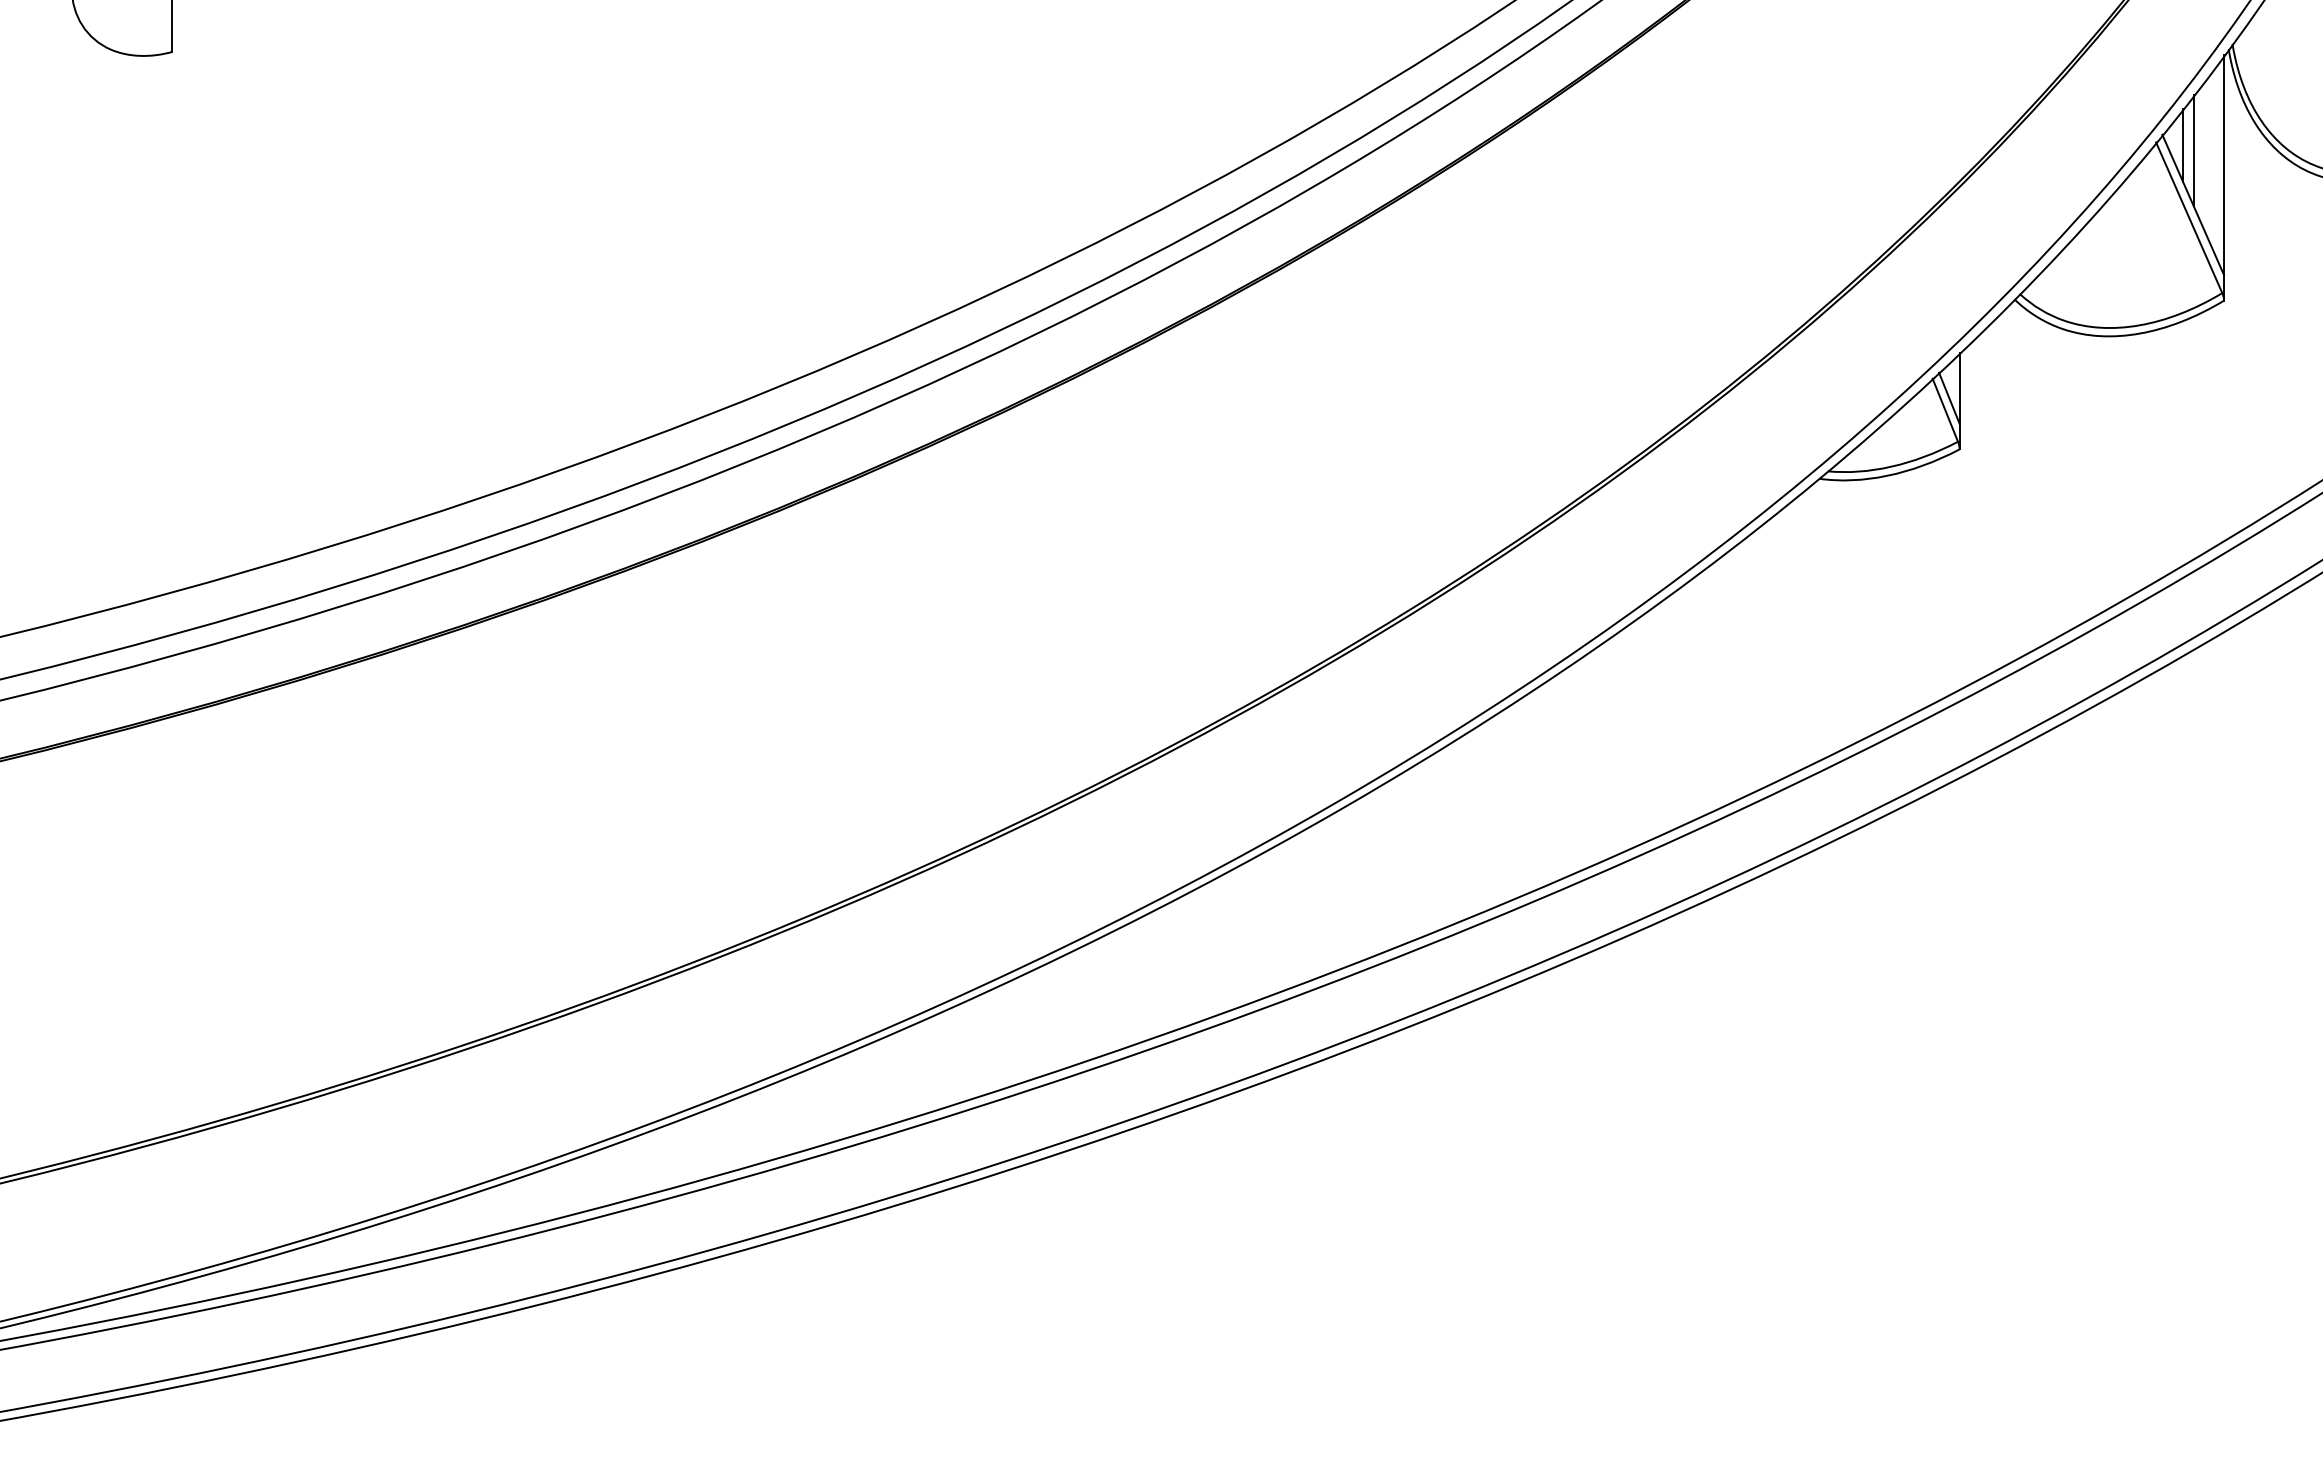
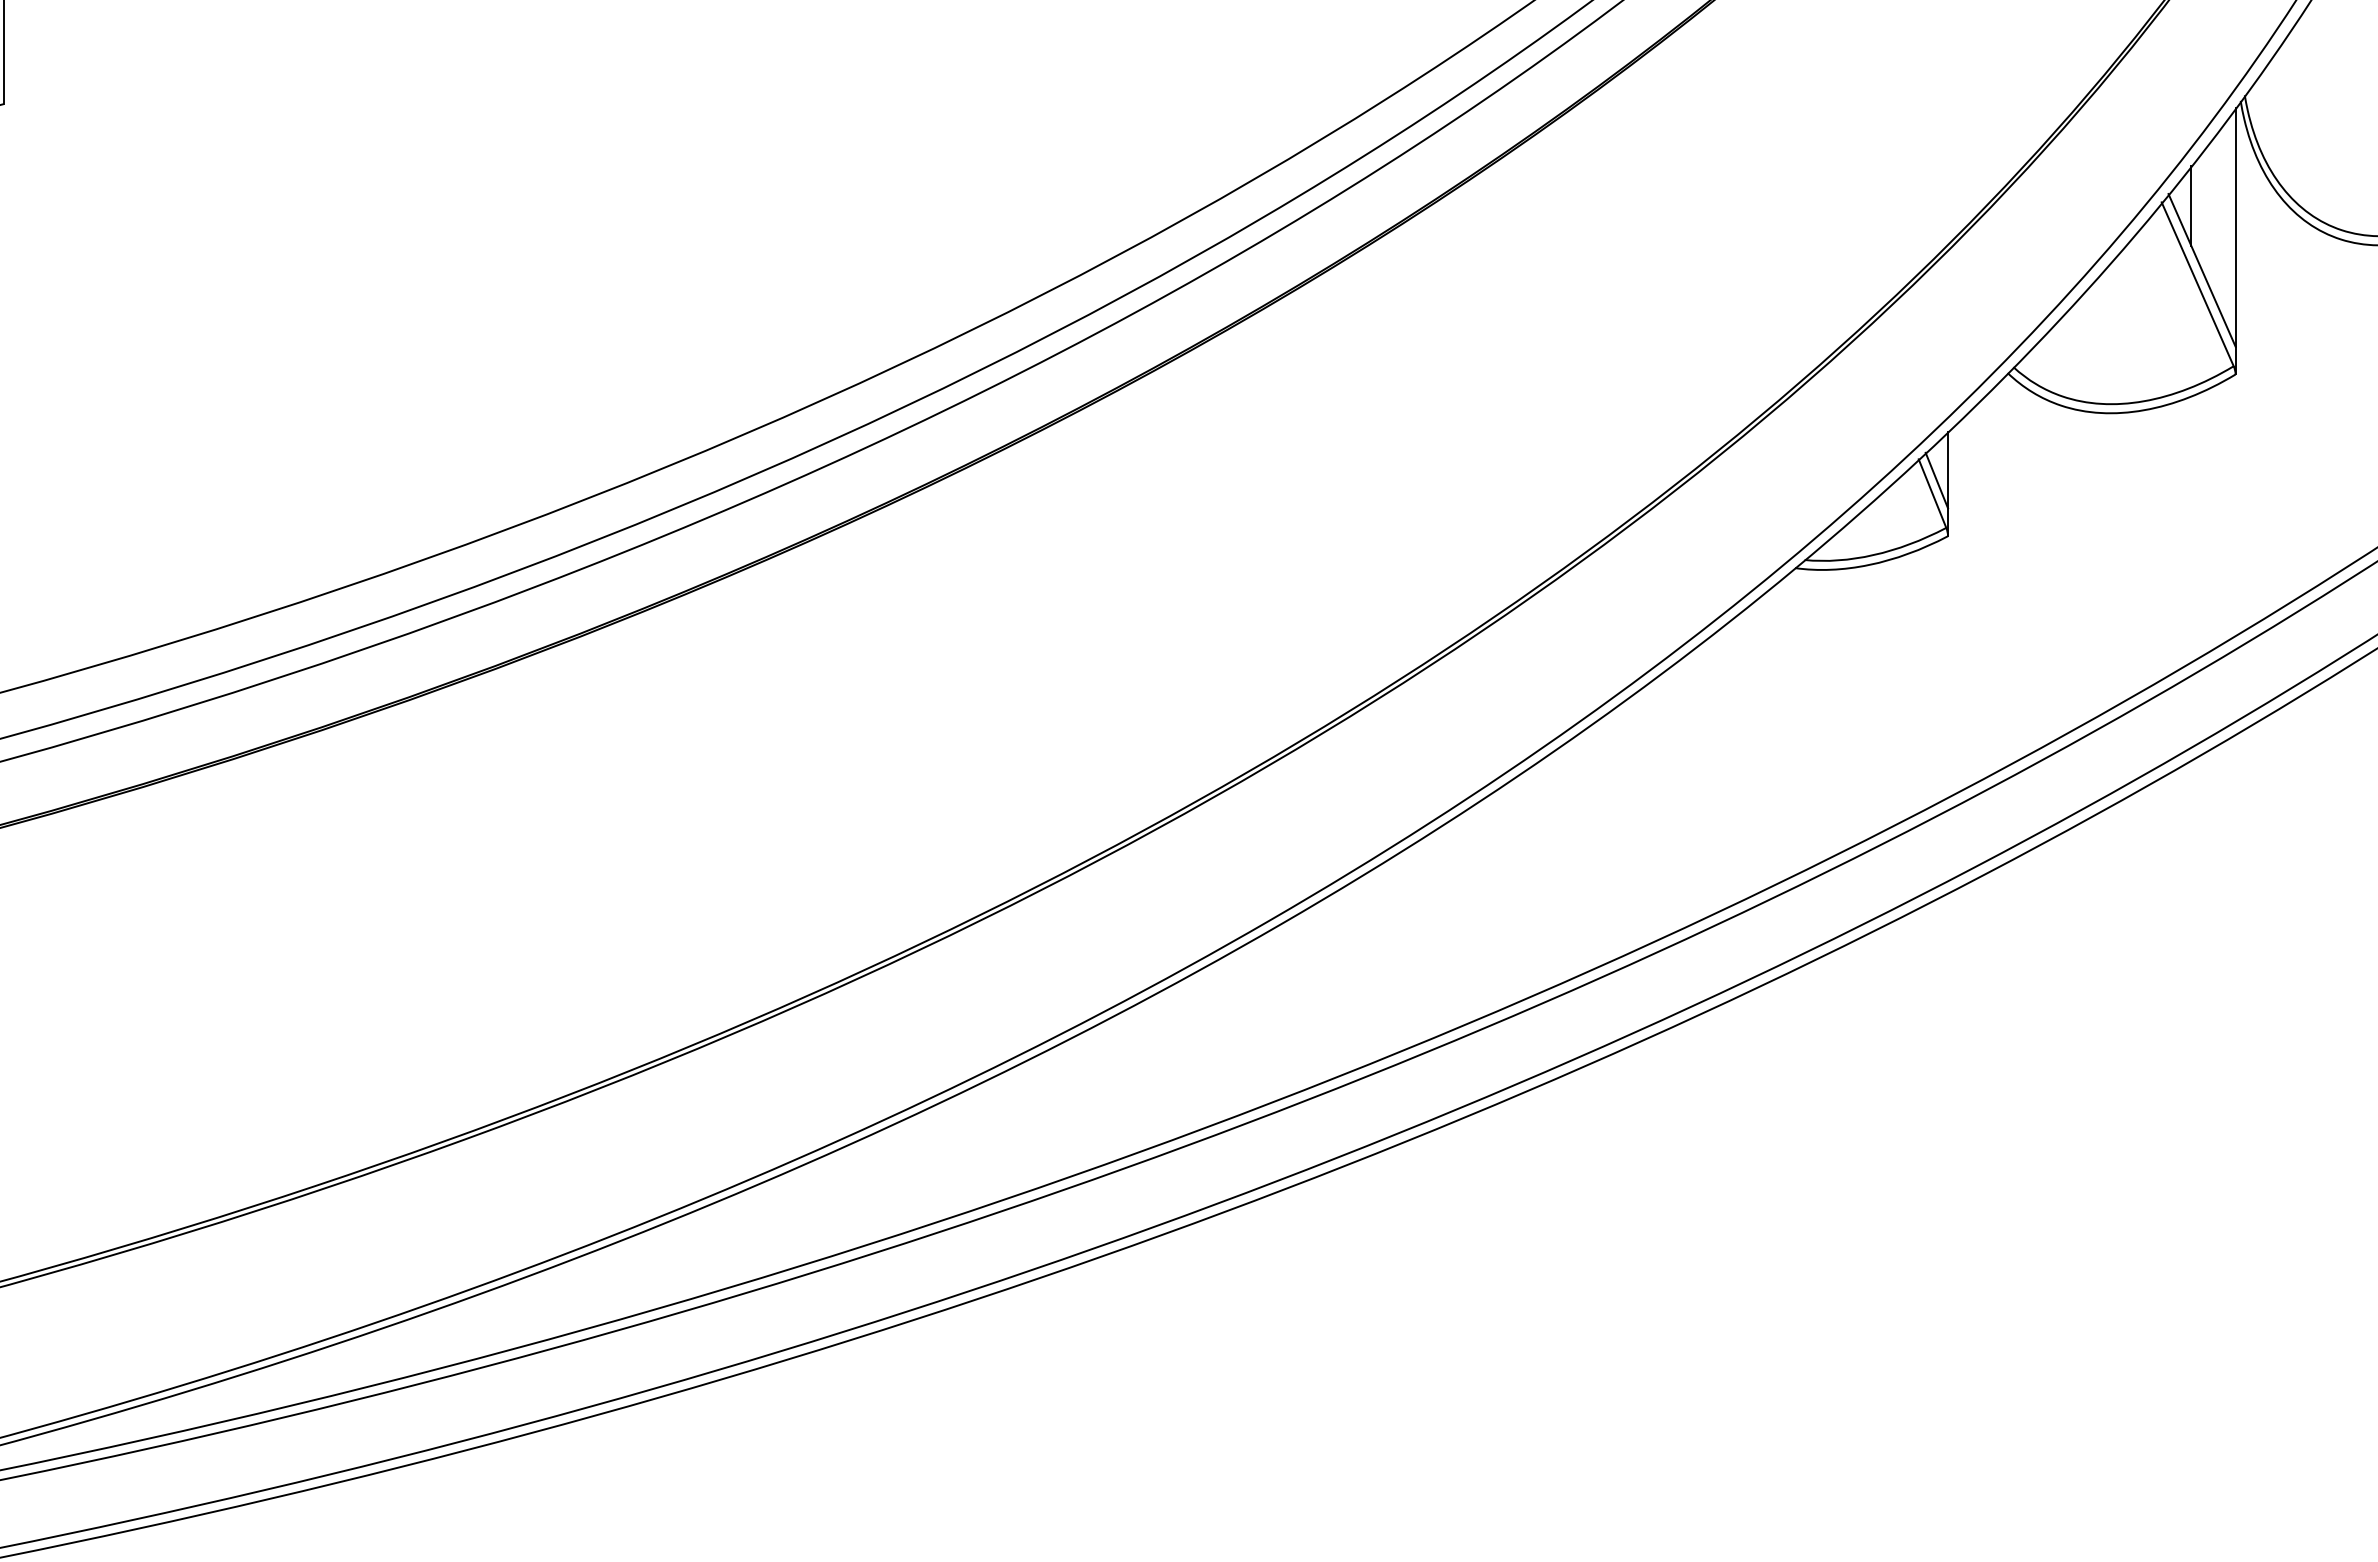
line: (2193, 150) -> (2202, 211), removed

